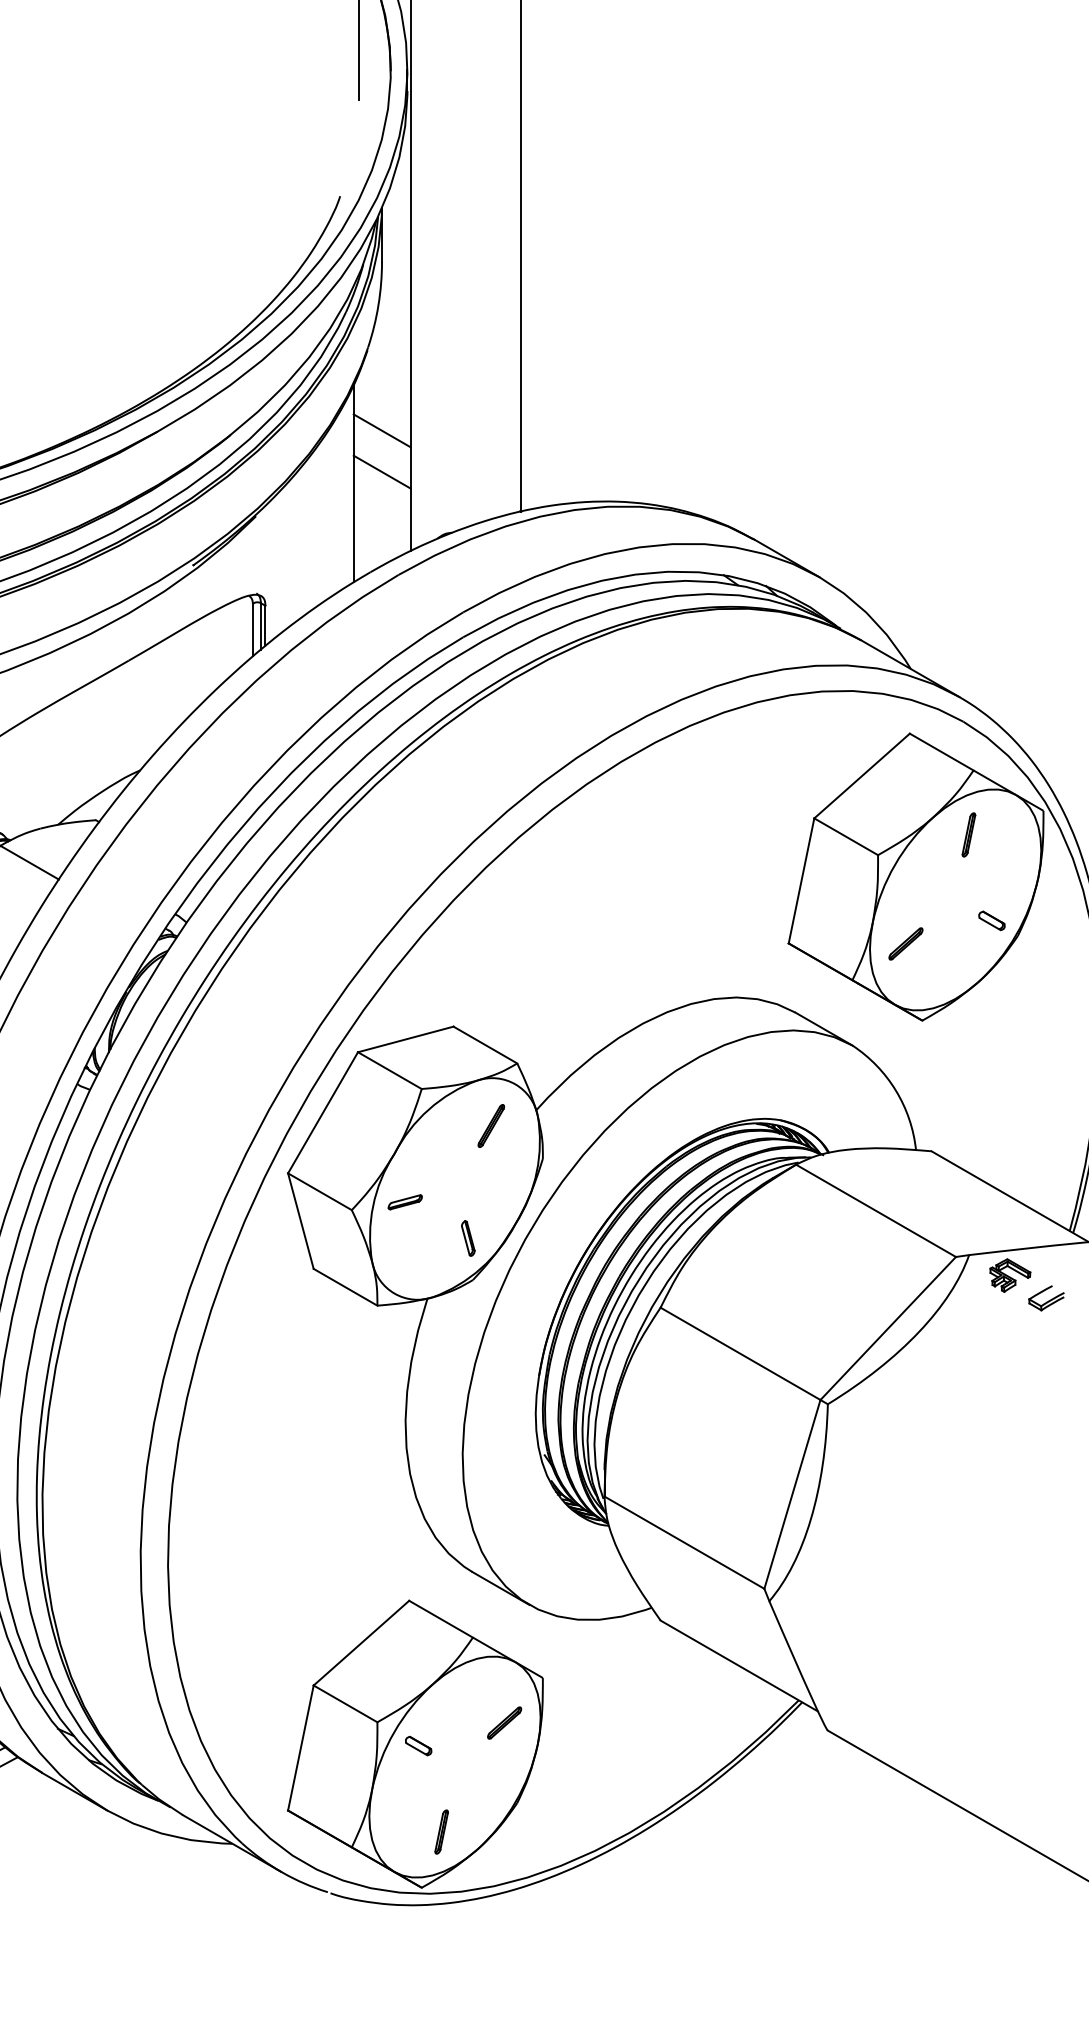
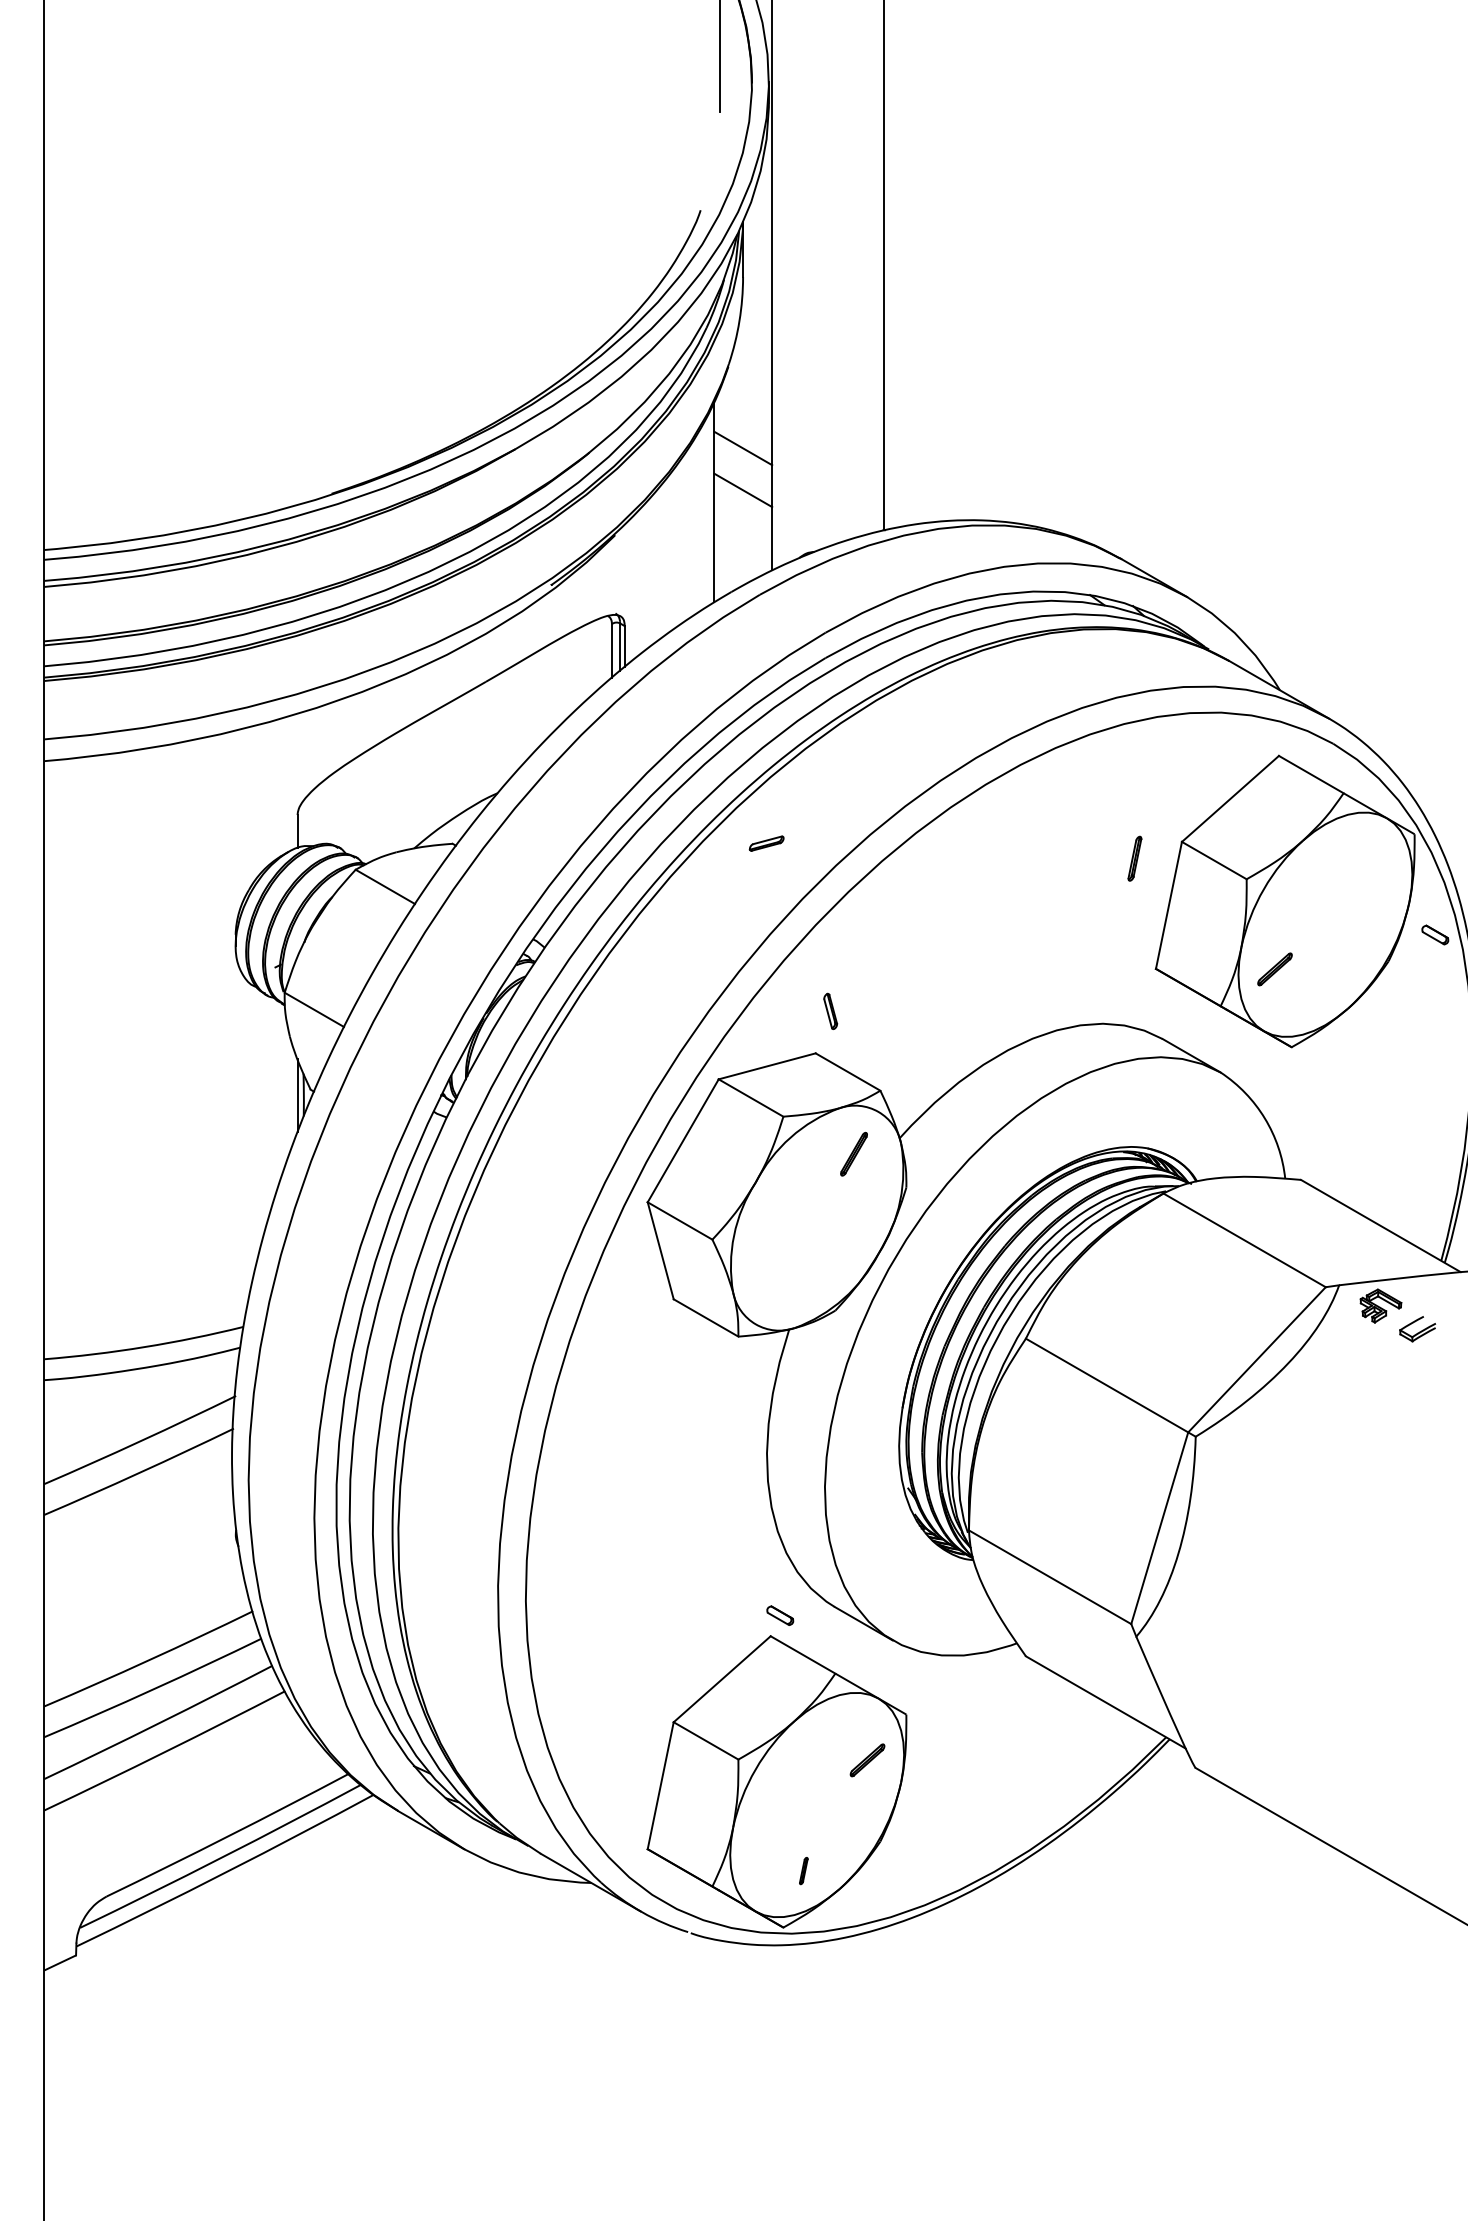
part: (968, 834) -> (1134, 858), moved
part: (992, 920) -> (1435, 934), moved
part: (405, 1202) -> (766, 843), moved
part: (468, 1237) -> (830, 1010), moved
part: (418, 1745) -> (780, 1615), moved
part: (441, 1831) -> (803, 1870), size x0.6

